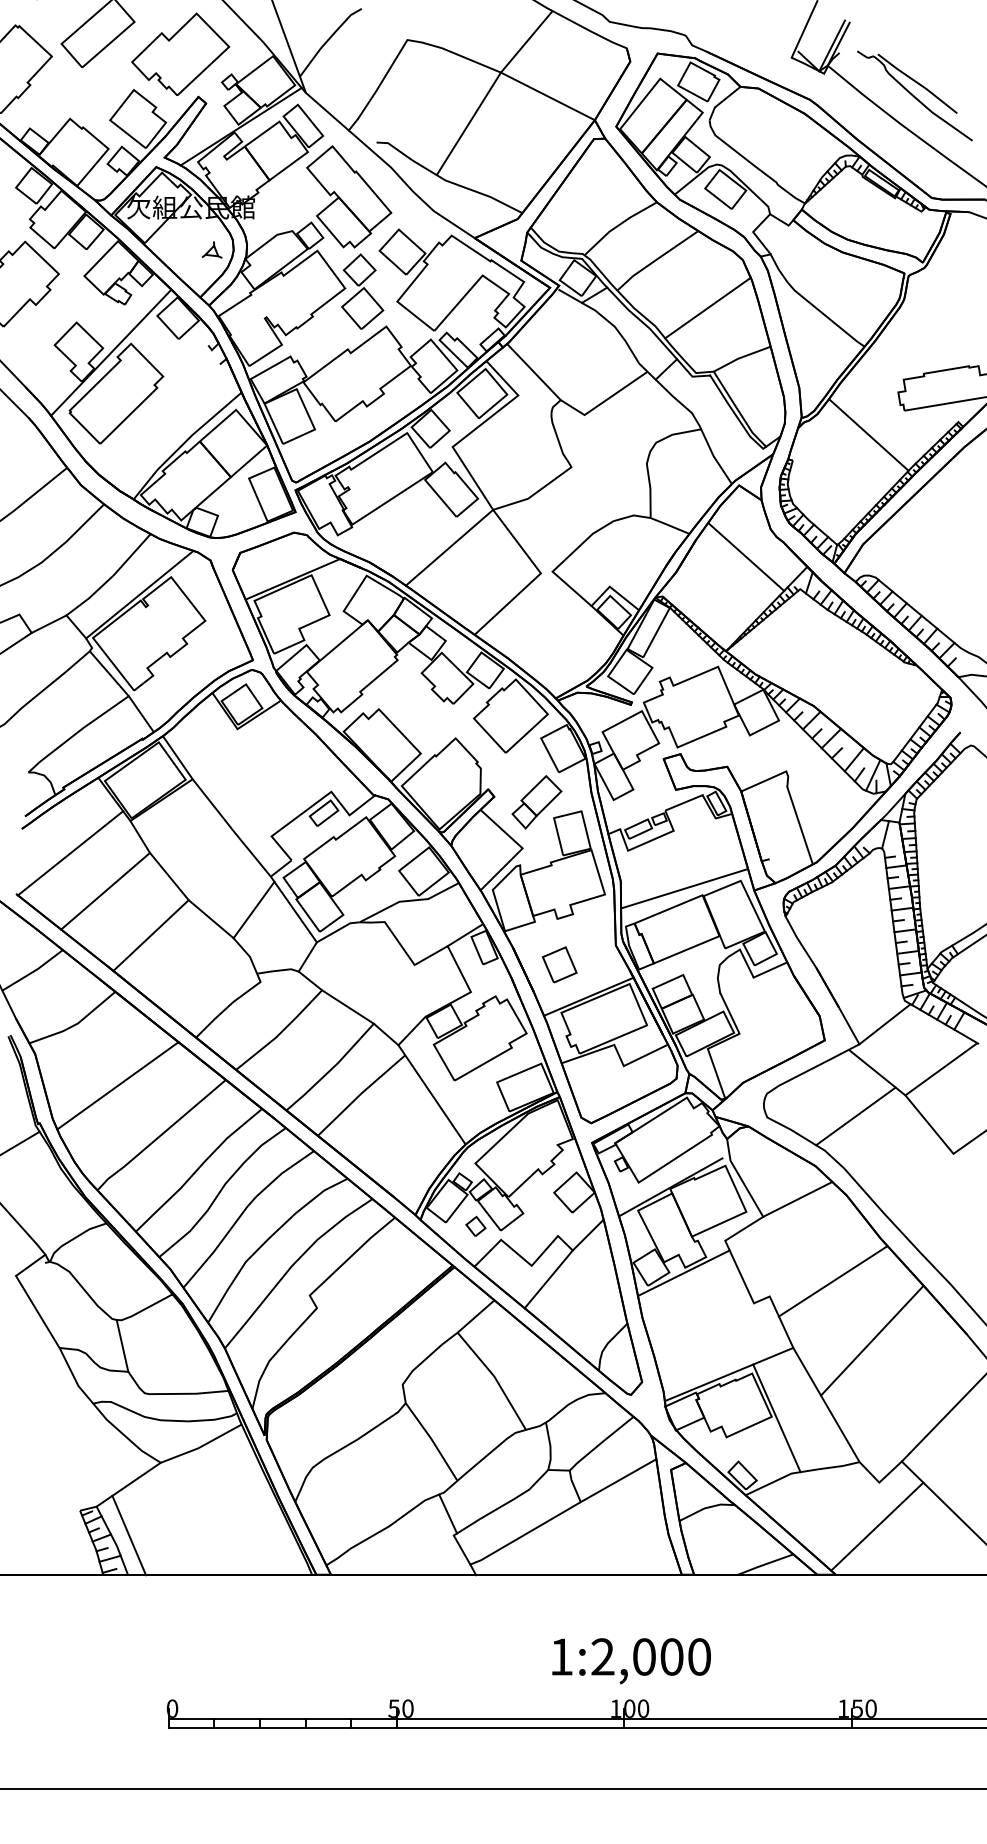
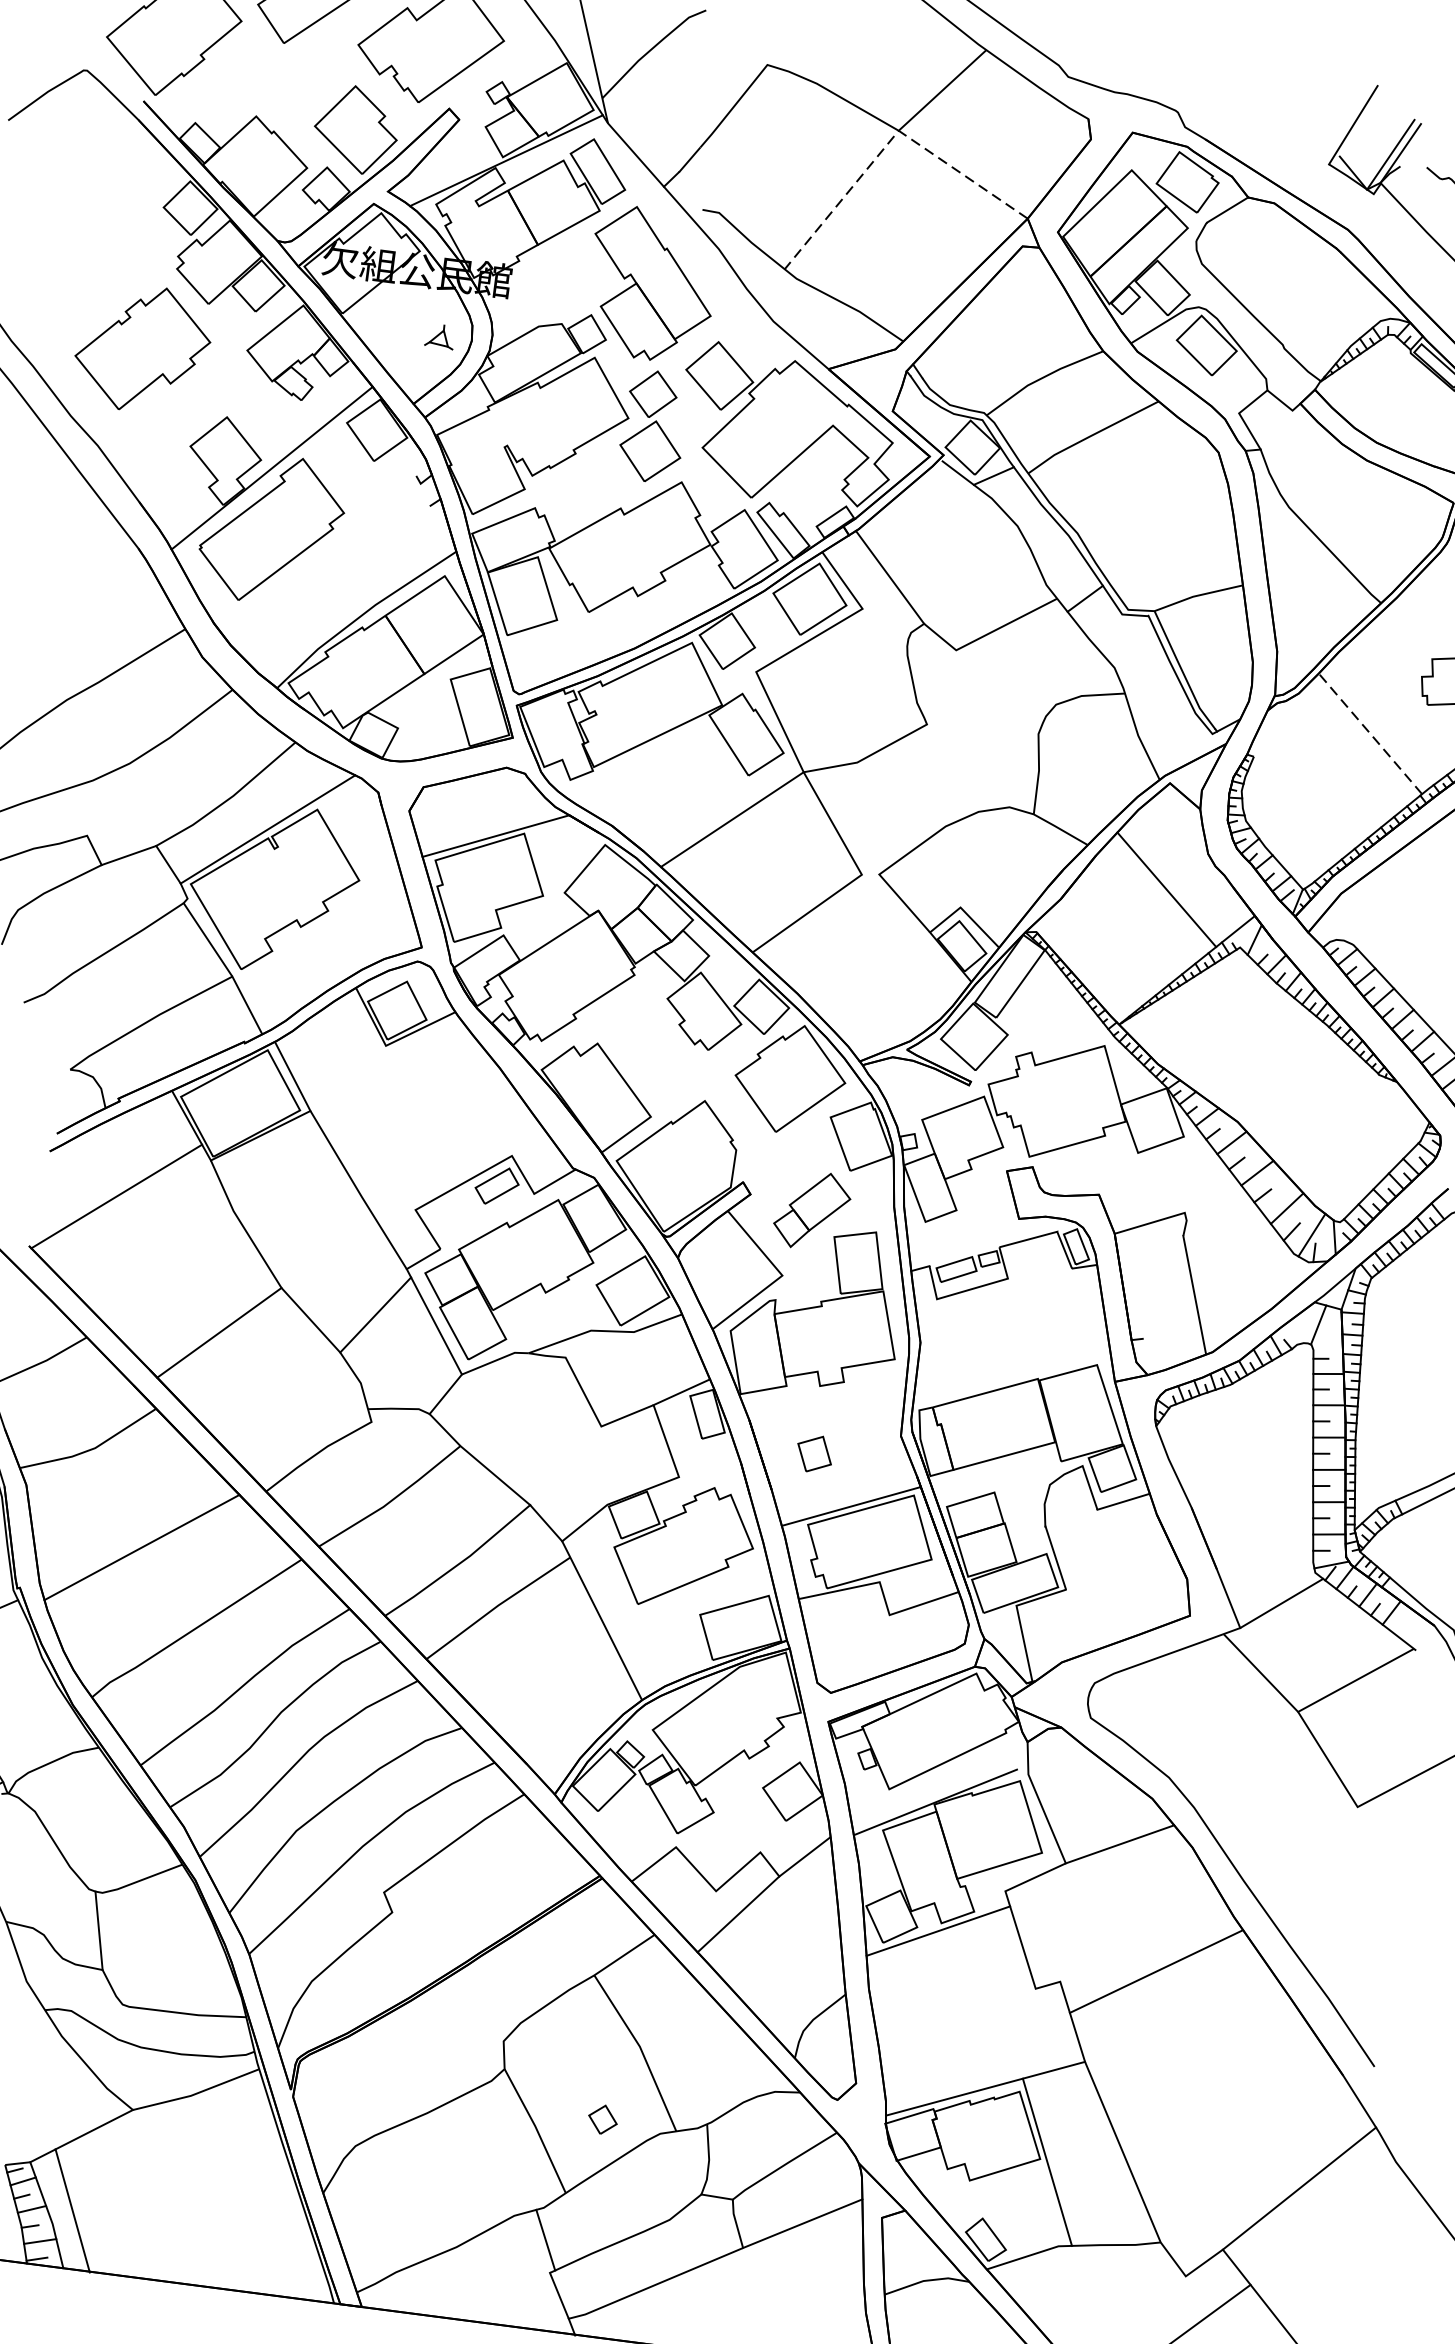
line: (497, 78) -> (892, 138), solid -> dashed
line: (707, 307) -> (1157, 515), removed
line: (868, 434) -> (1370, 733), solid -> dashed
line: (684, 888) -> (1012, 1365), removed
line: (105, 890) -> (161, 1257), removed
part: (559, 964) -> (814, 1453), size x0.7
line: (855, 1116) -> (1220, 1733), removed
part: (475, 1225) -> (602, 2118), moved
line: (872, 1340) -> (1202, 2066), removed

